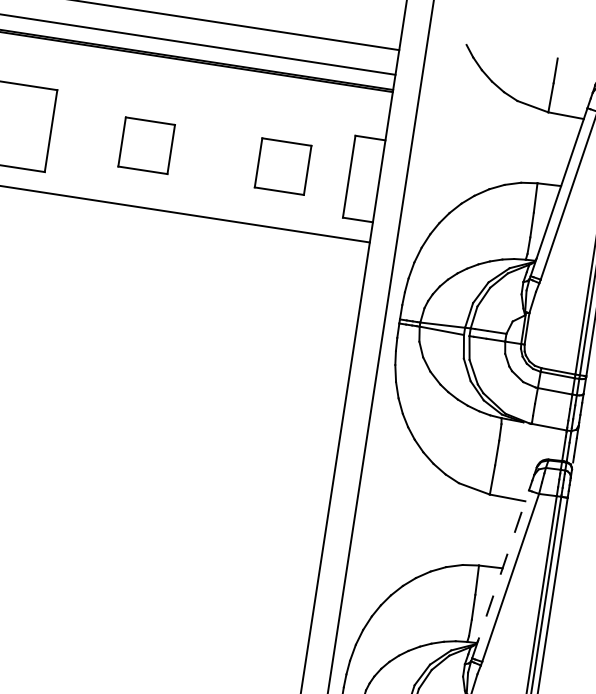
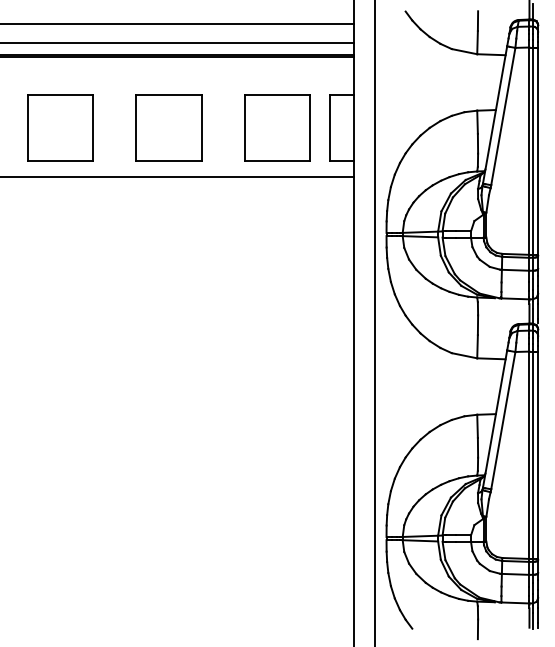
part: (146, 145) -> (168, 127), size x1.67
part: (283, 166) -> (277, 127), size x1.67
line: (501, 574) -> (495, 419), dashed -> solid

